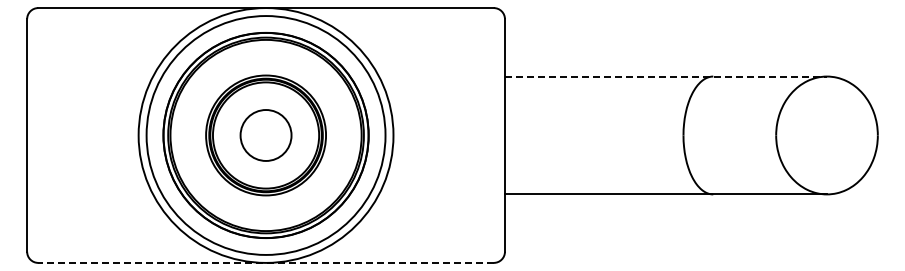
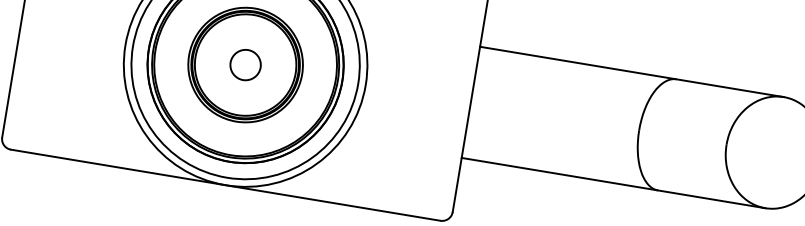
line: (666, 76) -> (632, 71), dashed -> solid
circle: (265, 135) -> (245, 65), size x0.62
line: (266, 262) -> (226, 184), dashed -> solid

